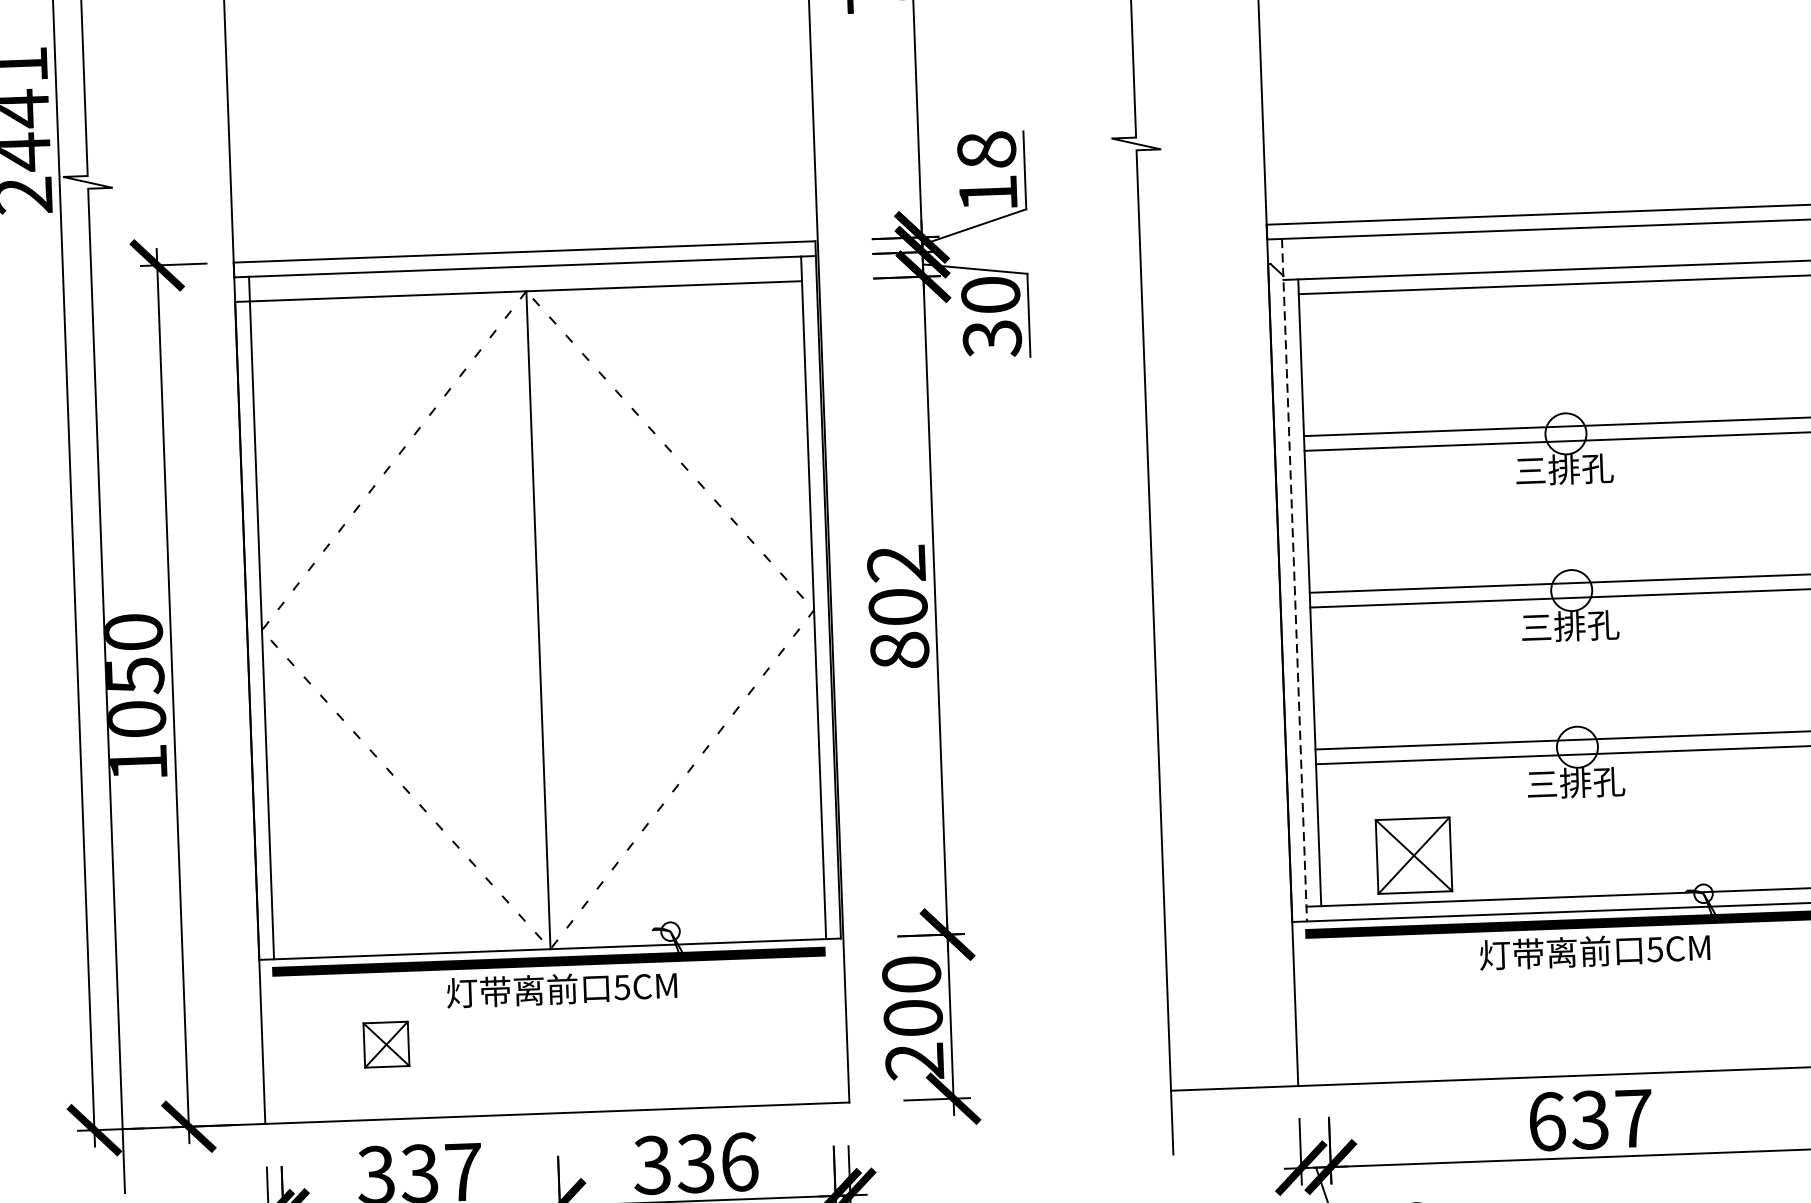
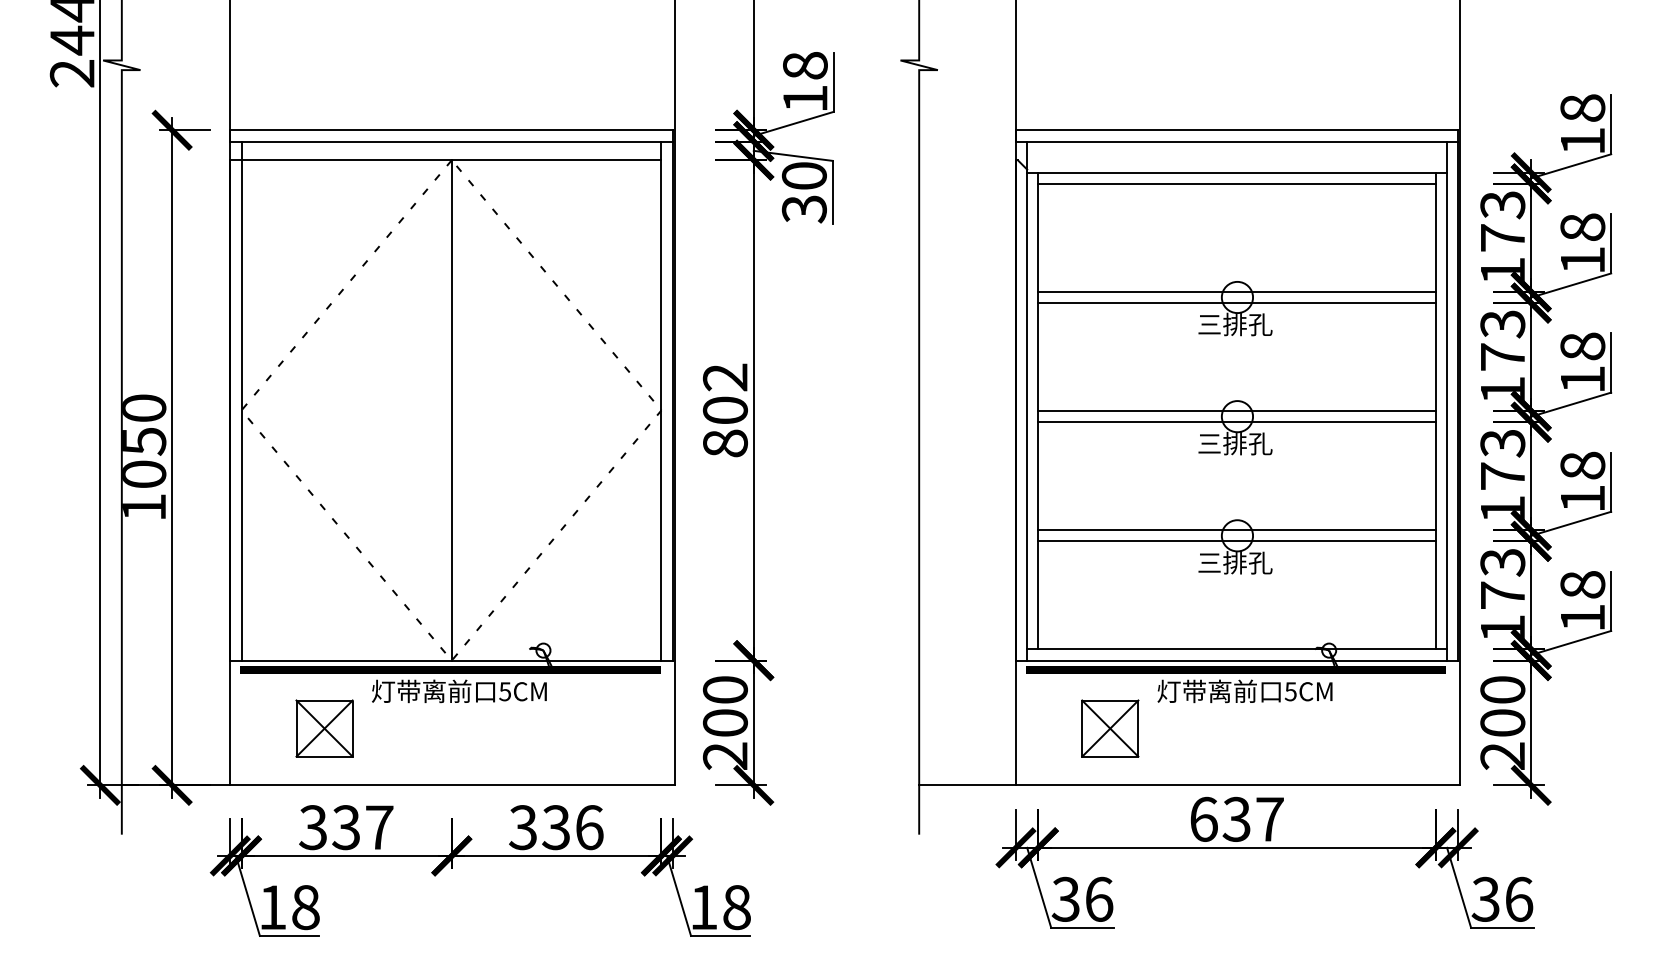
line: (1294, 580) -> (1027, 401), dashed -> solid
part: (1414, 855) -> (1110, 728), moved
part: (386, 1044) -> (324, 728), size x1.67

